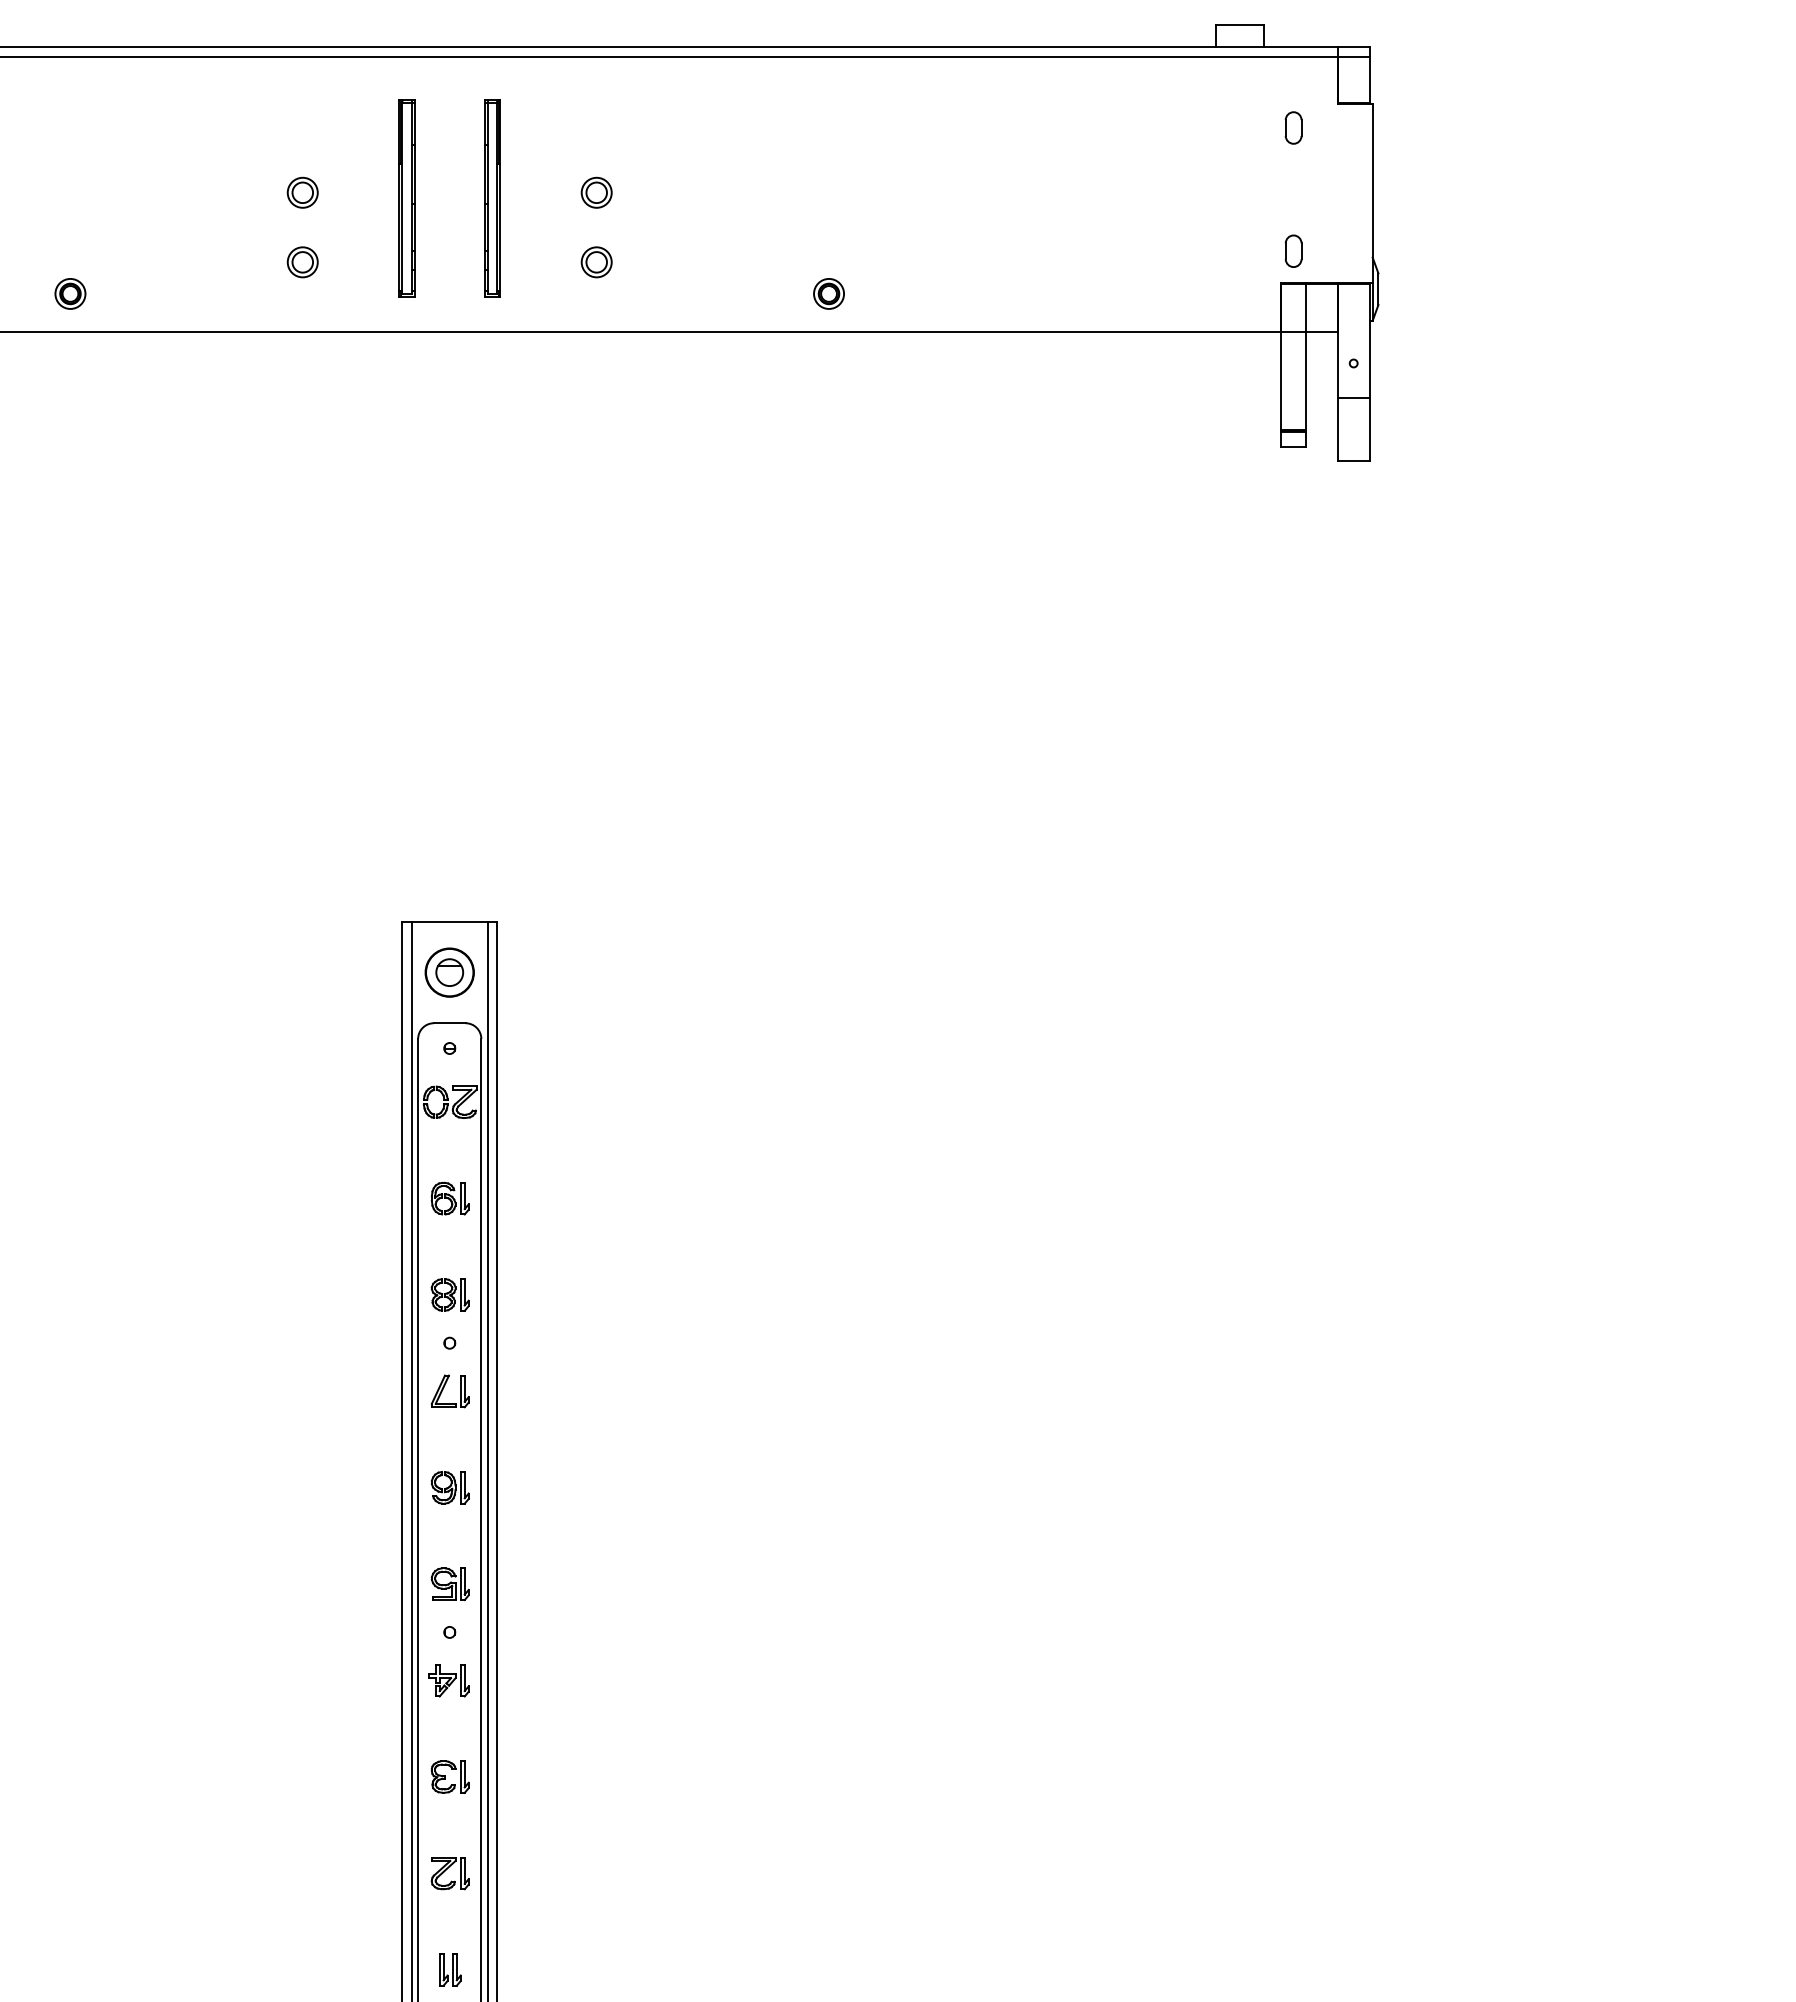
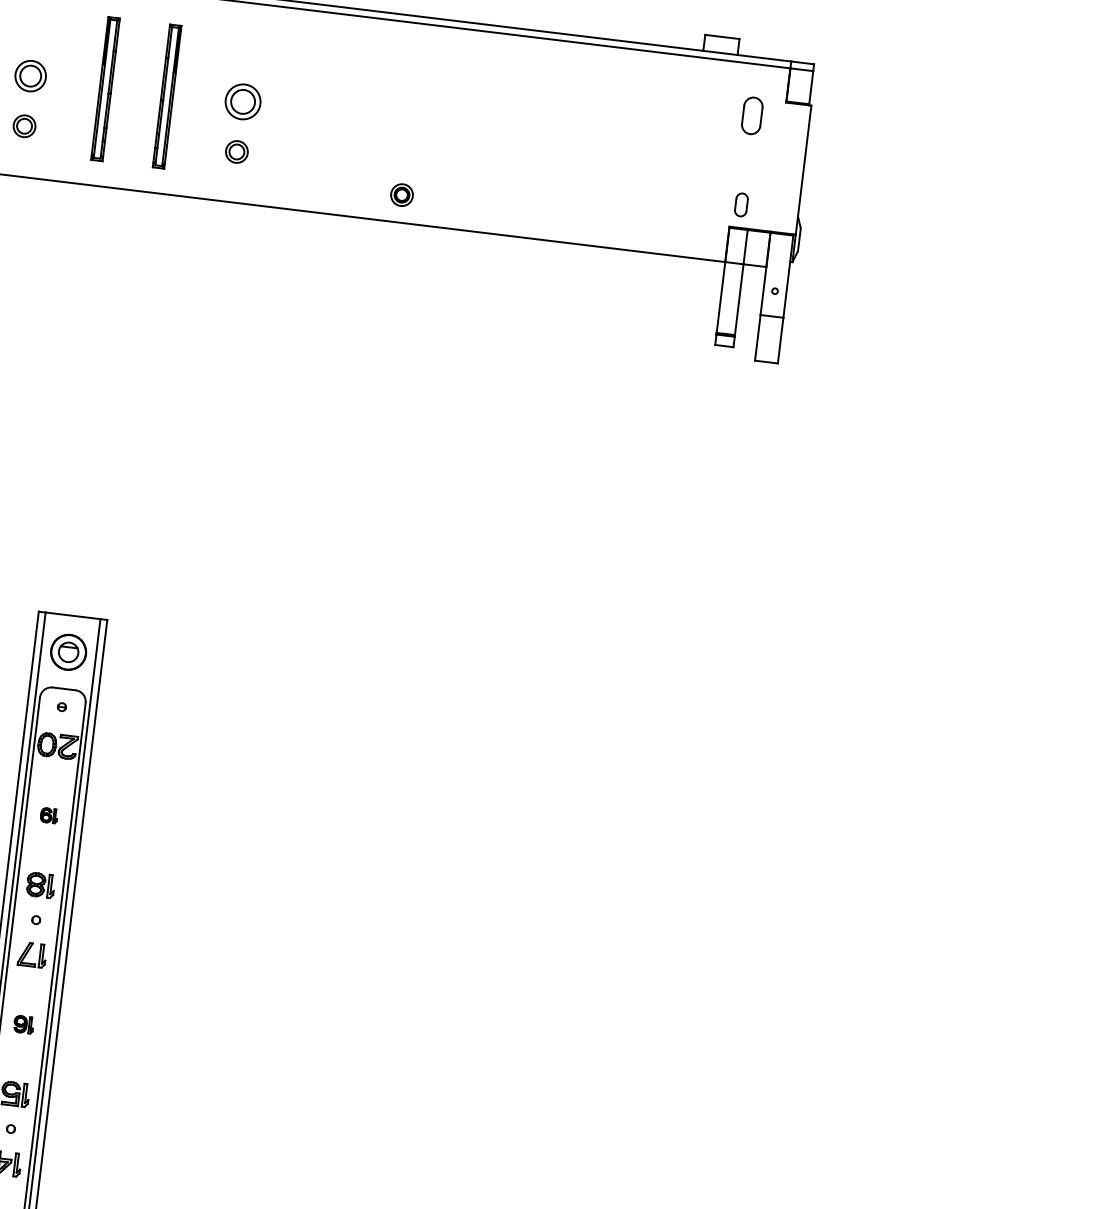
part: (1293, 127) -> (752, 115), size x1.6
part: (302, 192) -> (30, 75), size x1.4
part: (596, 192) -> (242, 101), size x1.6
part: (449, 1198) -> (48, 815), size x0.6
part: (449, 1487) -> (23, 1024), size x0.7

